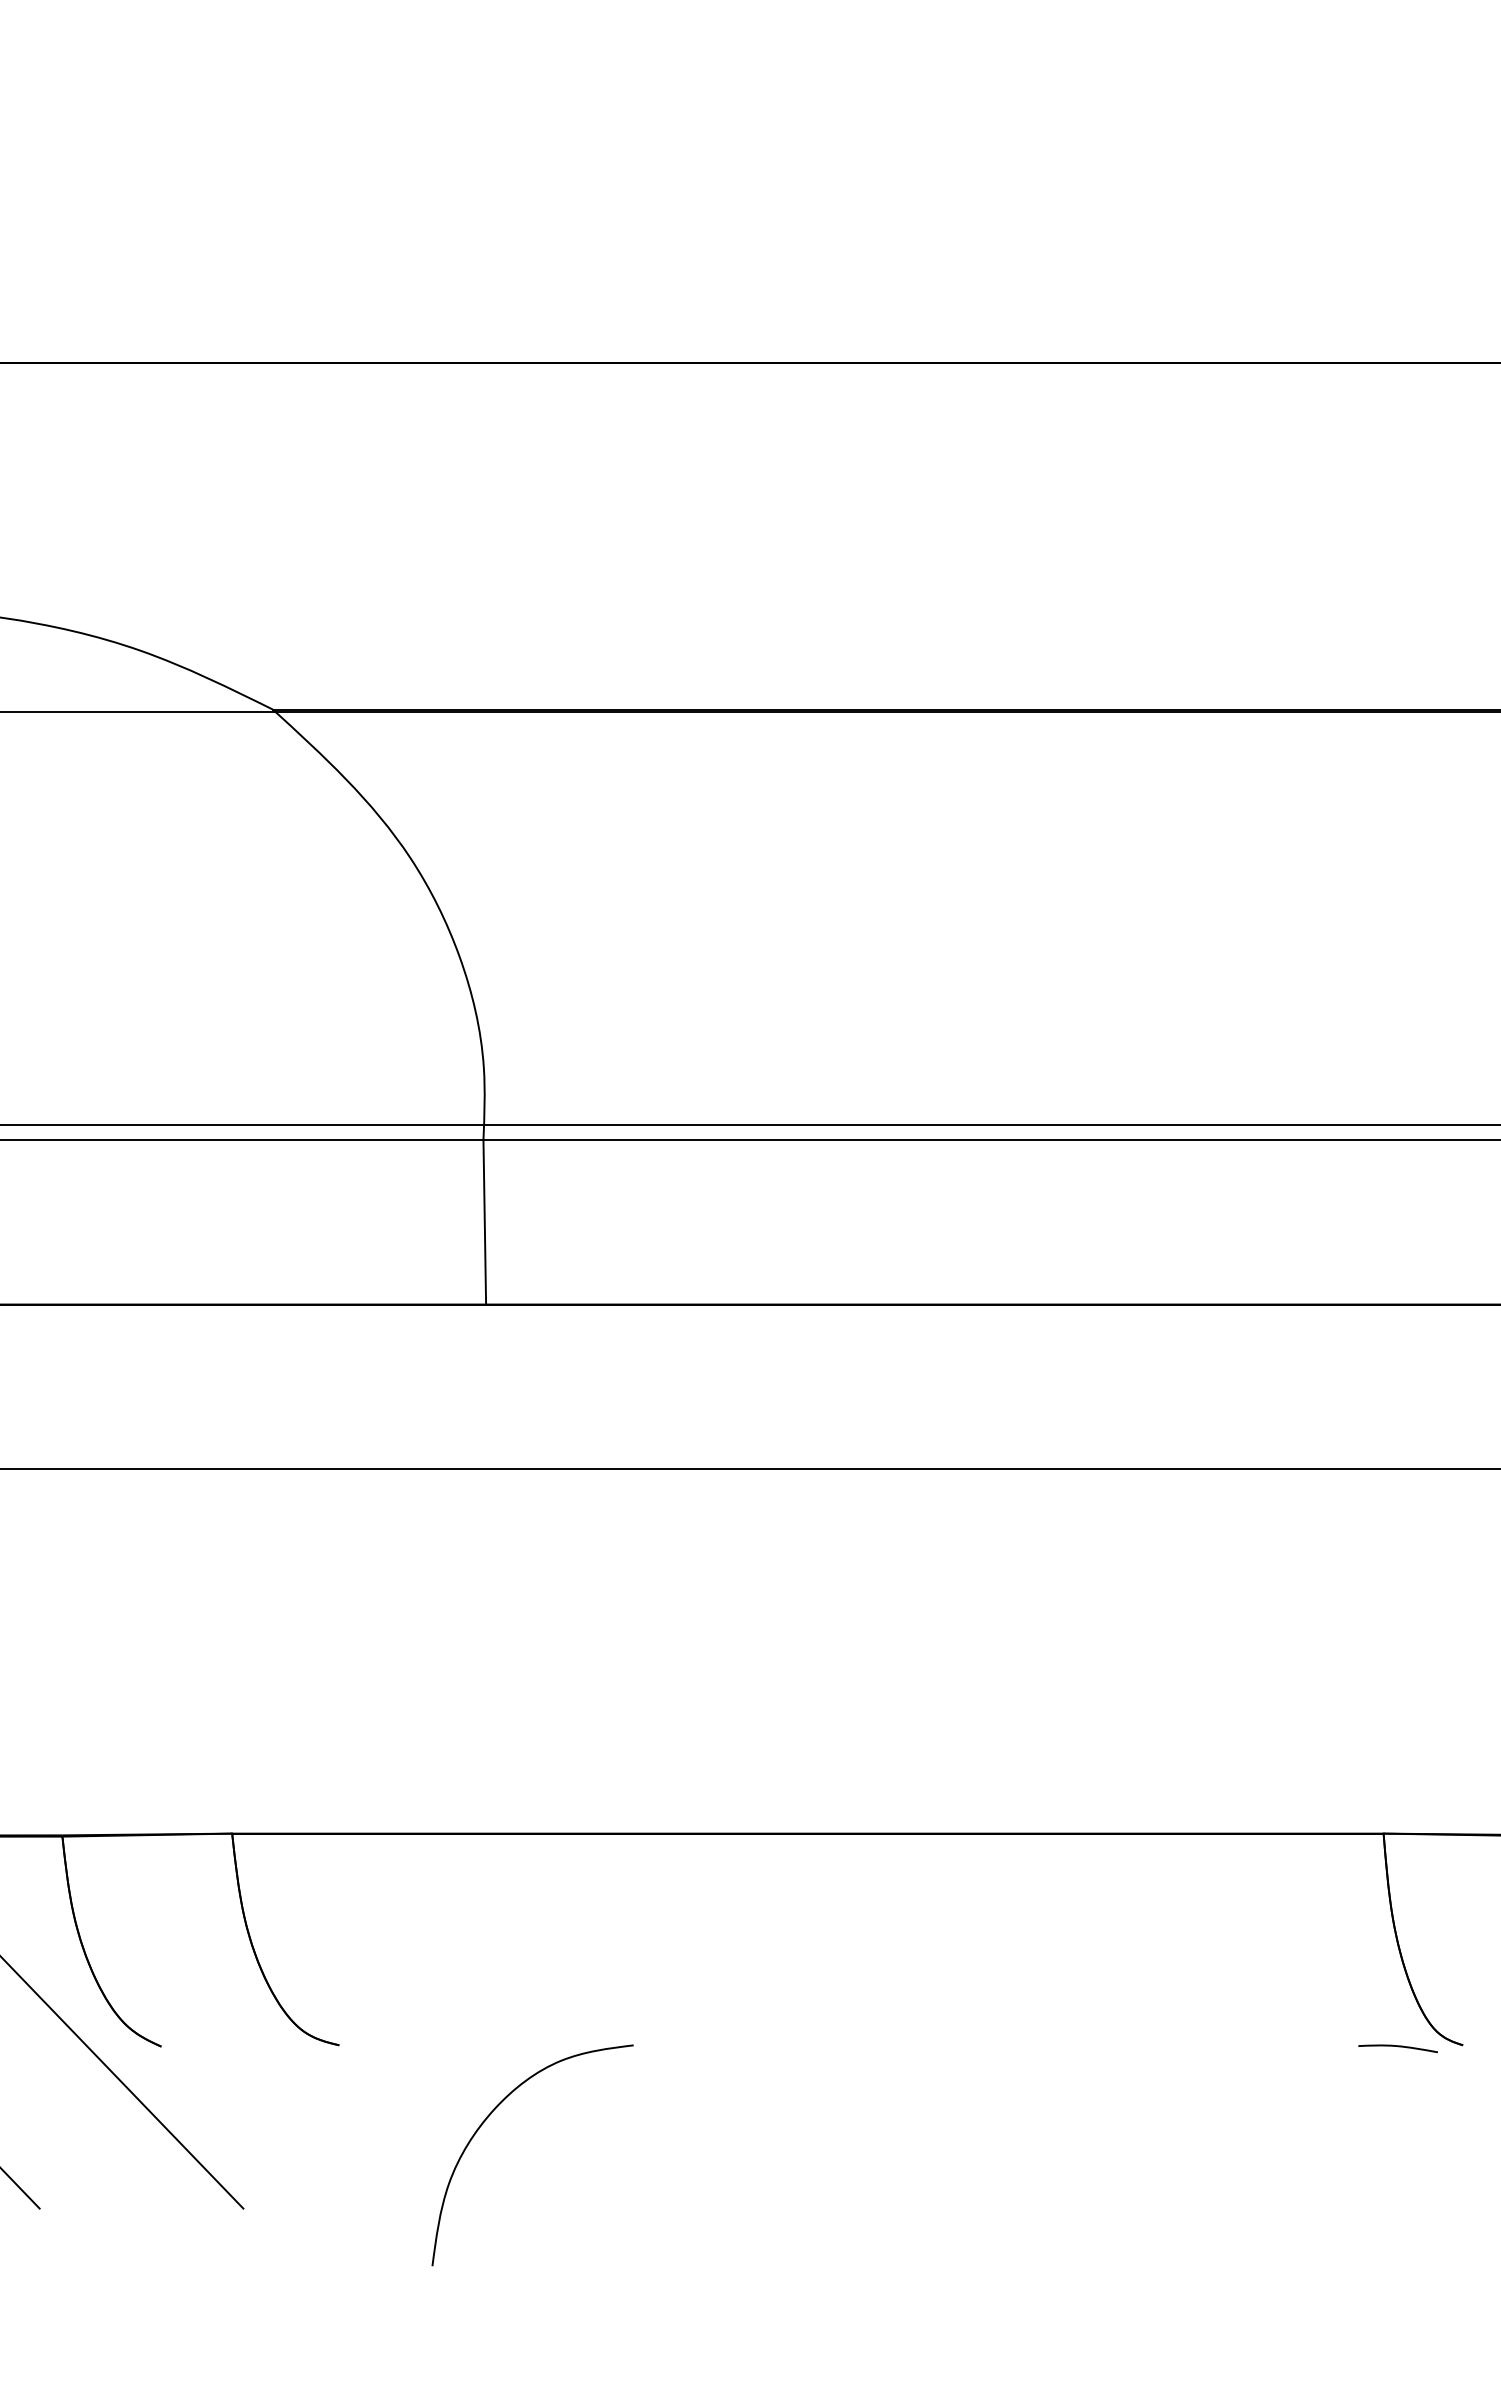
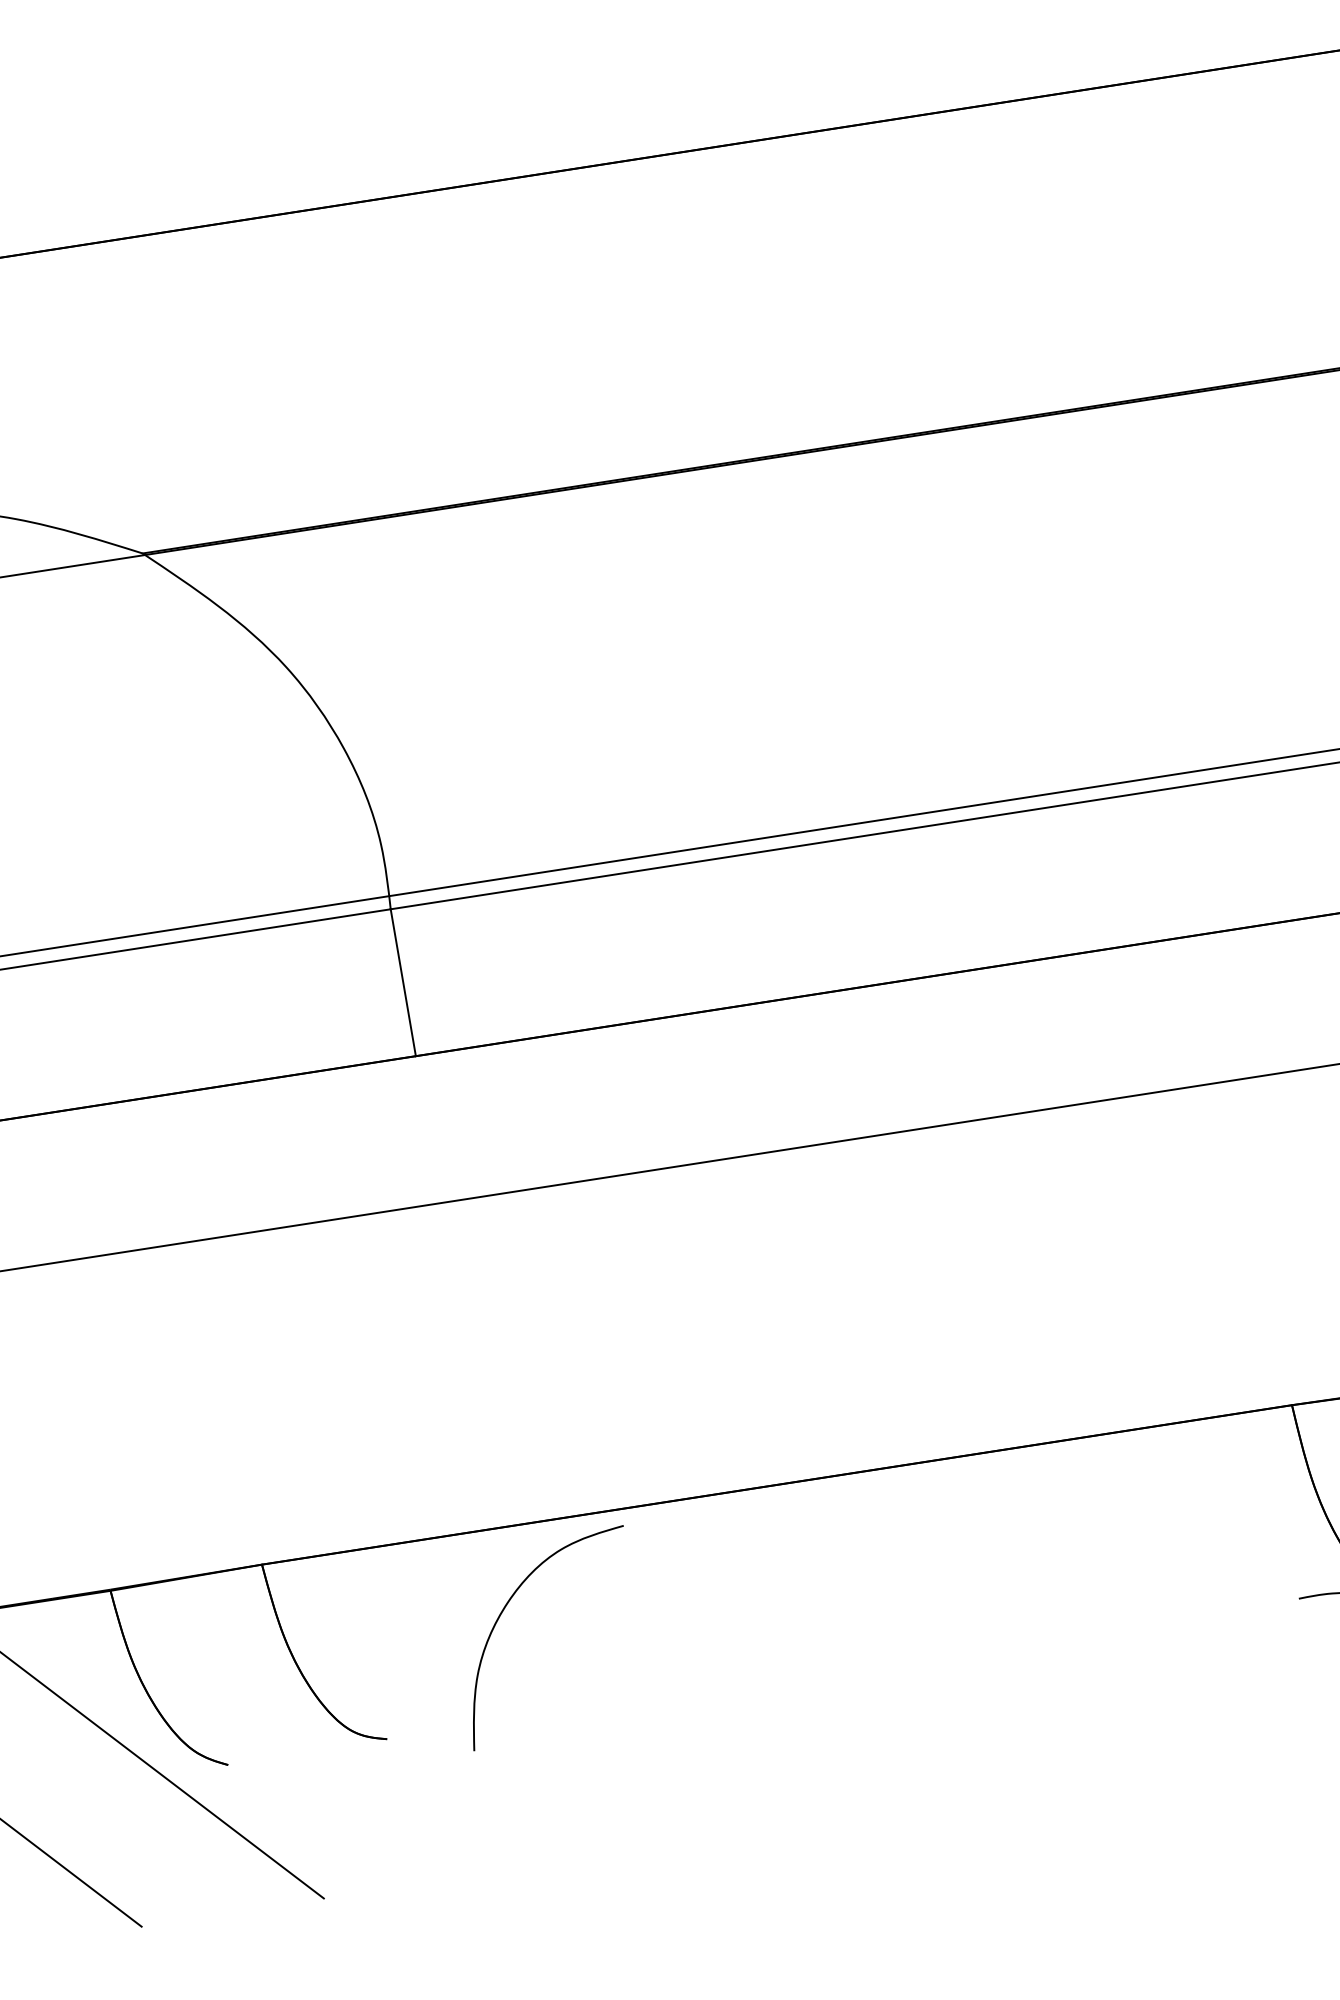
curve: (486, 2120) -> (502, 1613), moved

